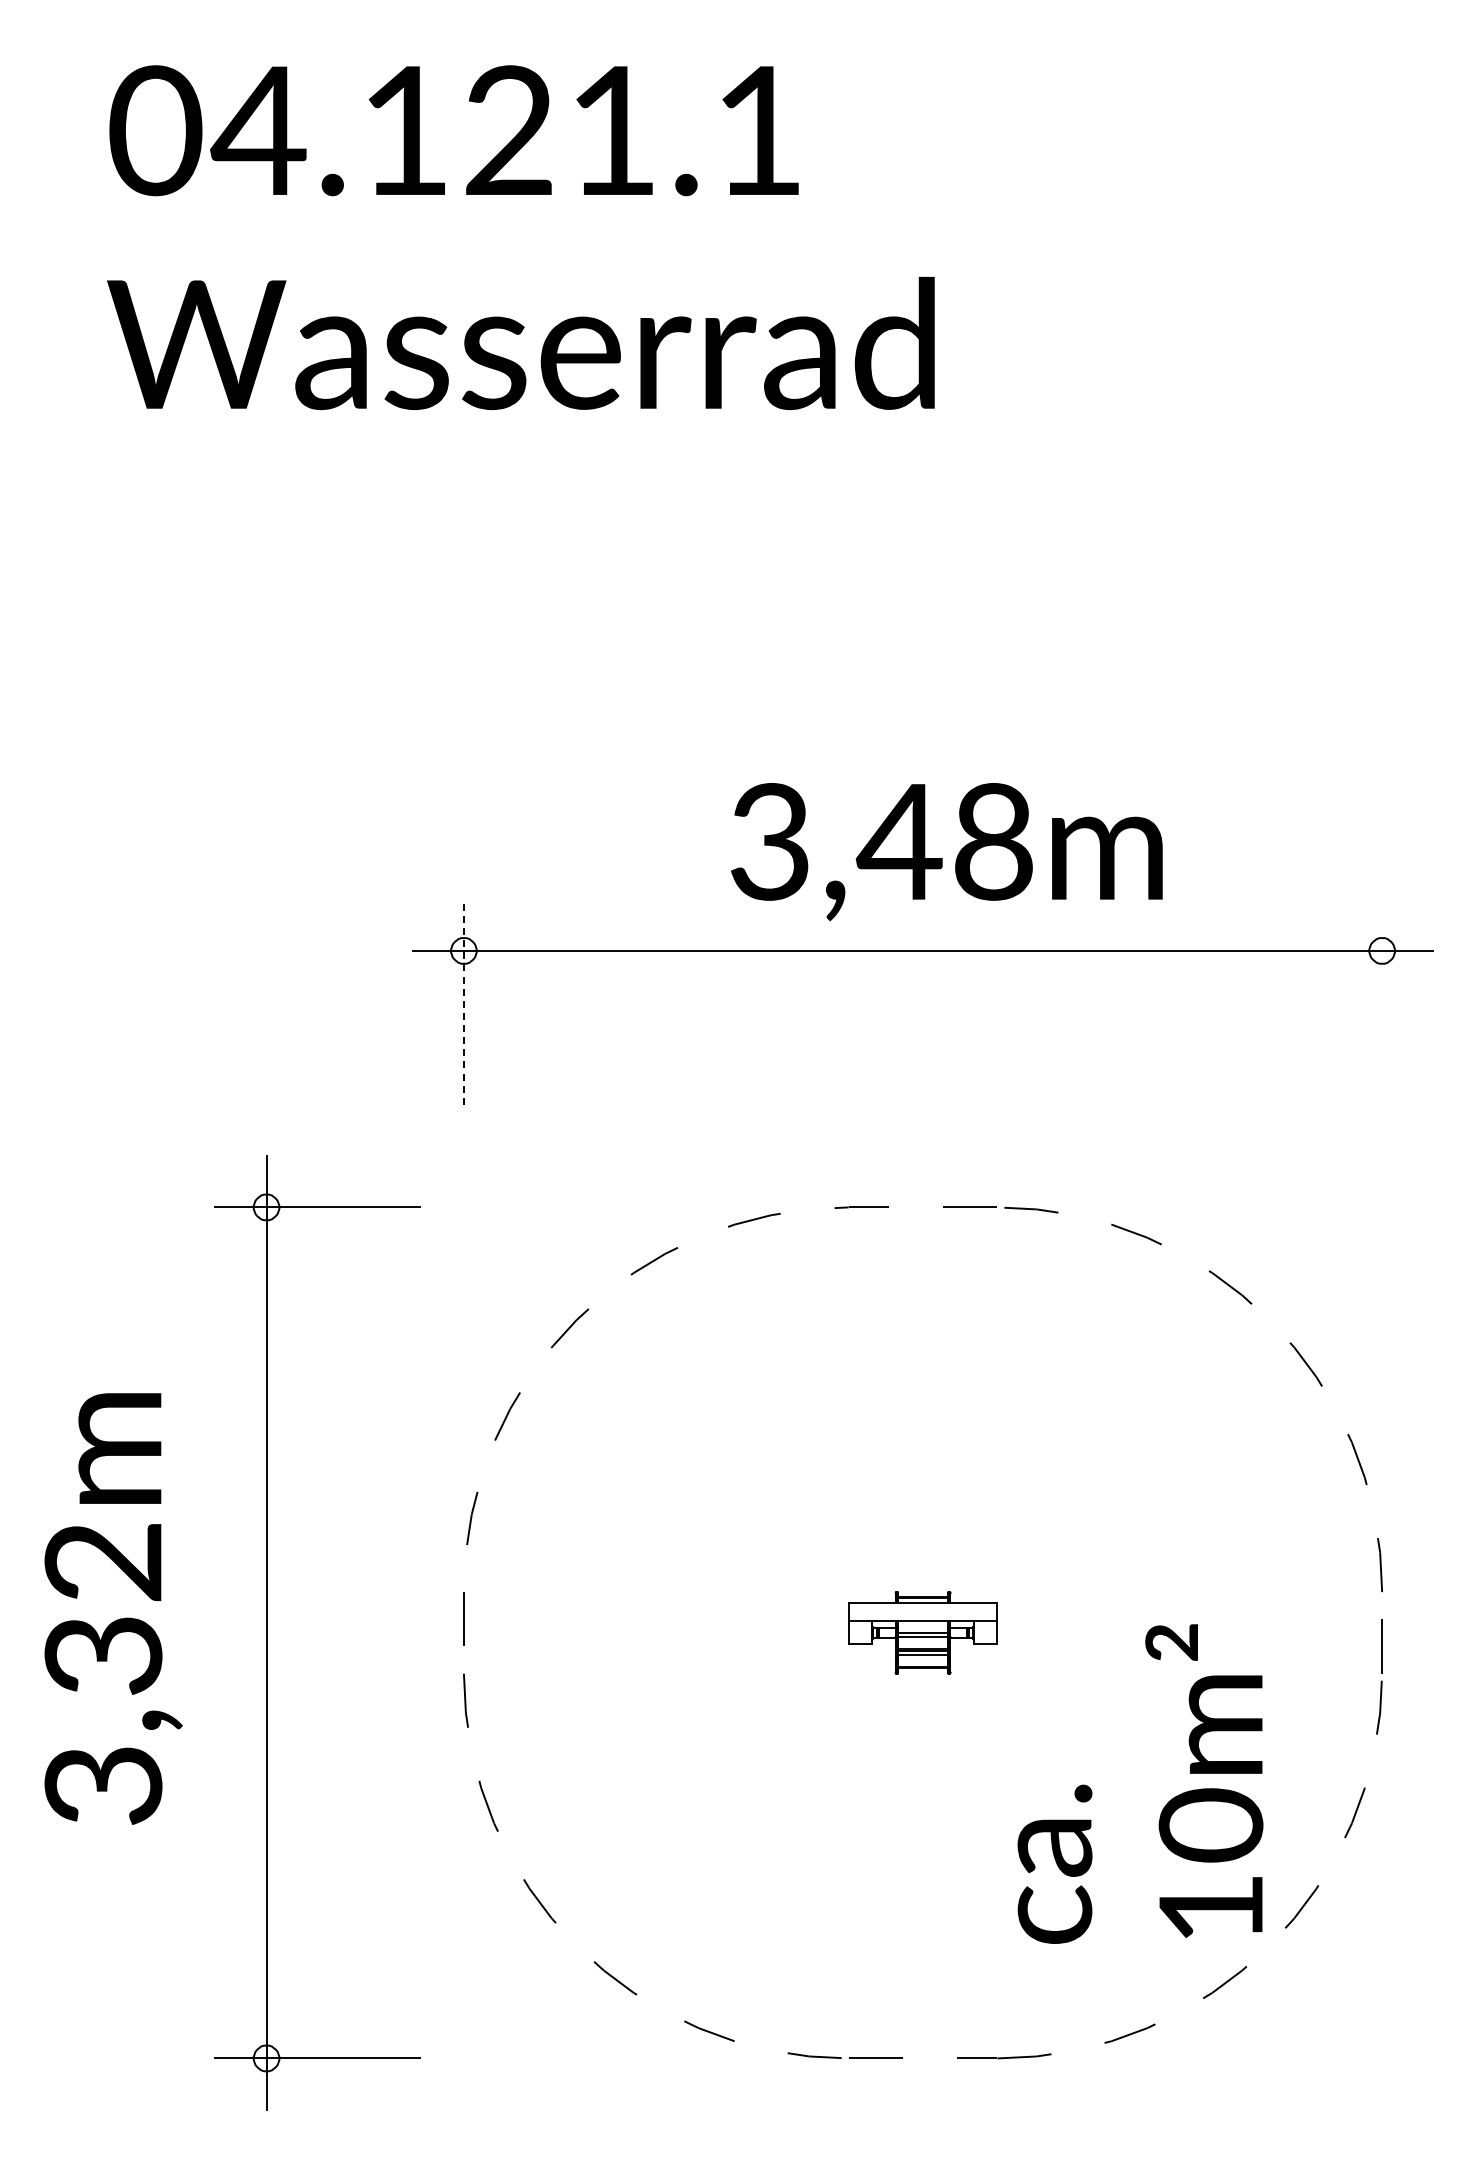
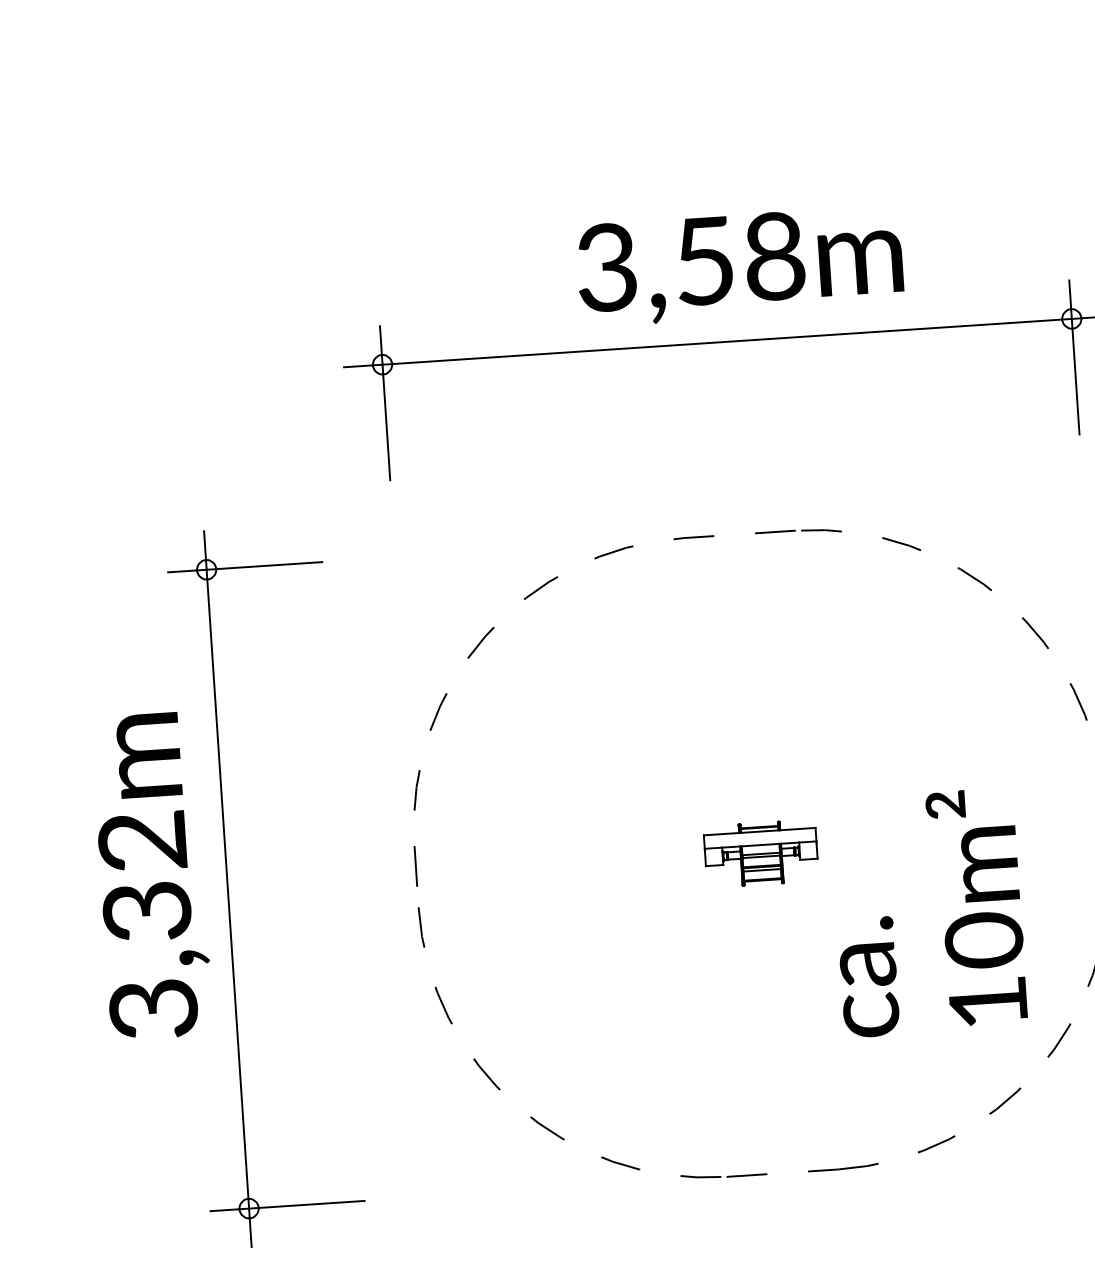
text: (898, 842) -> (703, 261), 3,48m -> 3,58m
line: (1382, 1001) -> (1074, 356), added
line: (463, 1002) -> (384, 403), dashed -> solid
part: (267, 1632) -> (228, 888), moved
text: (1140, 1783) -> (929, 912), moved

